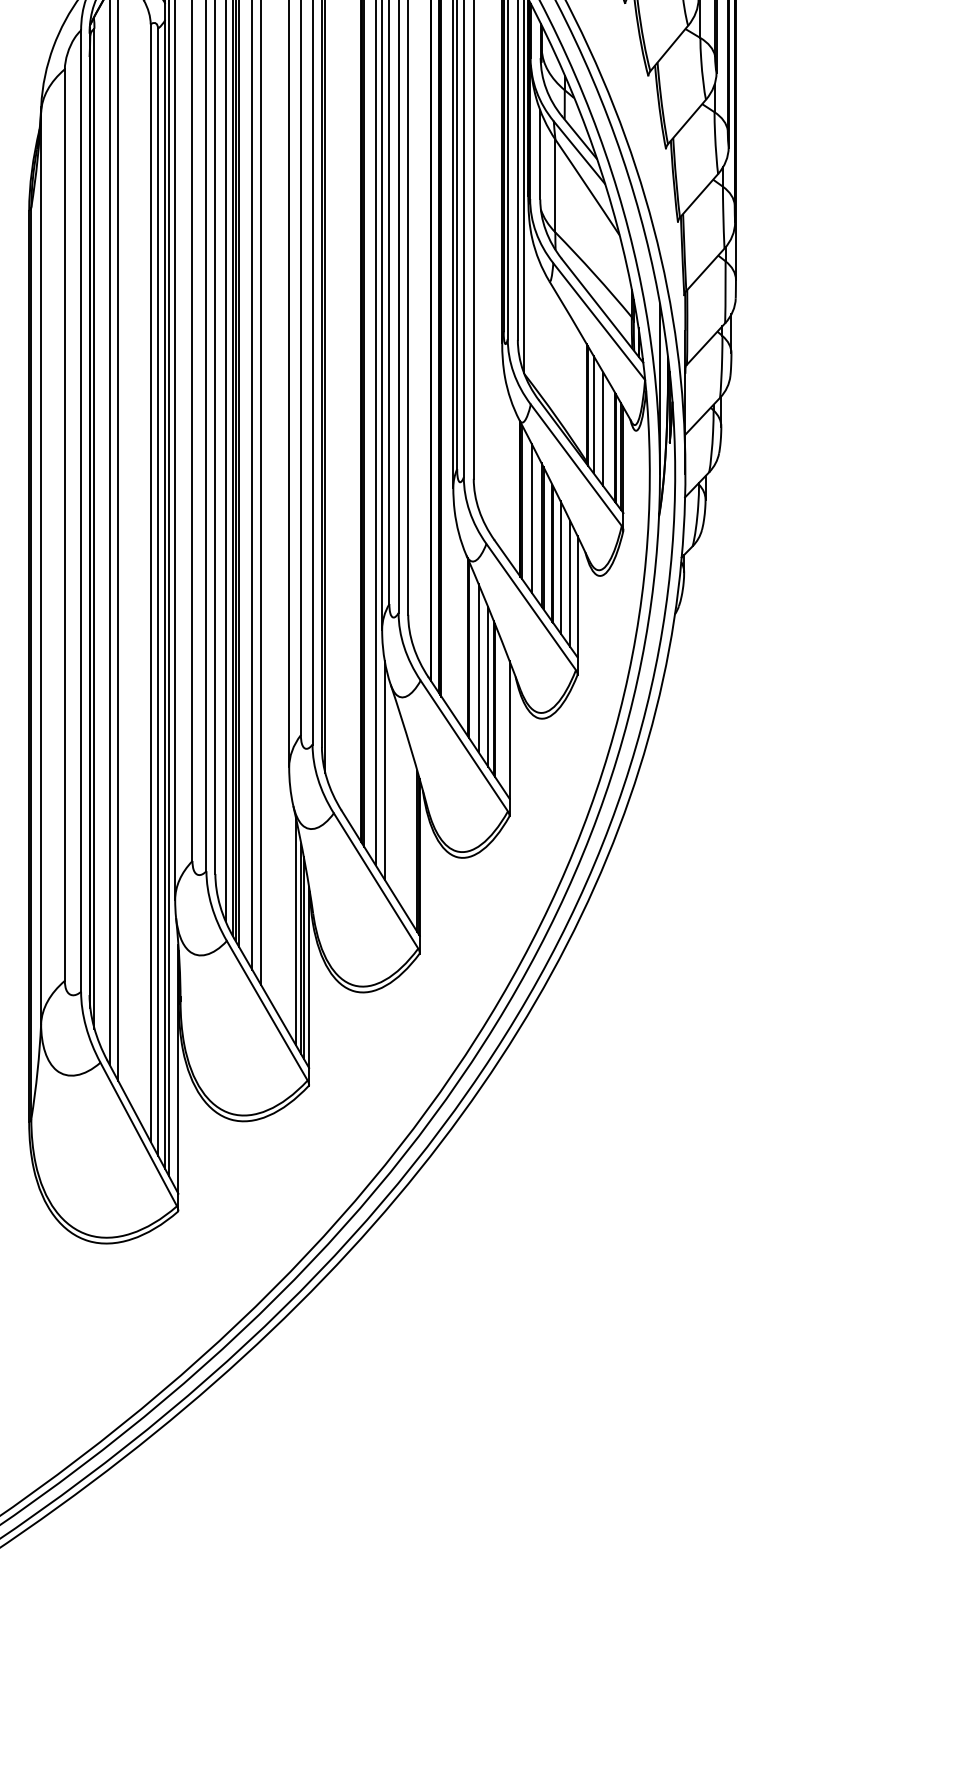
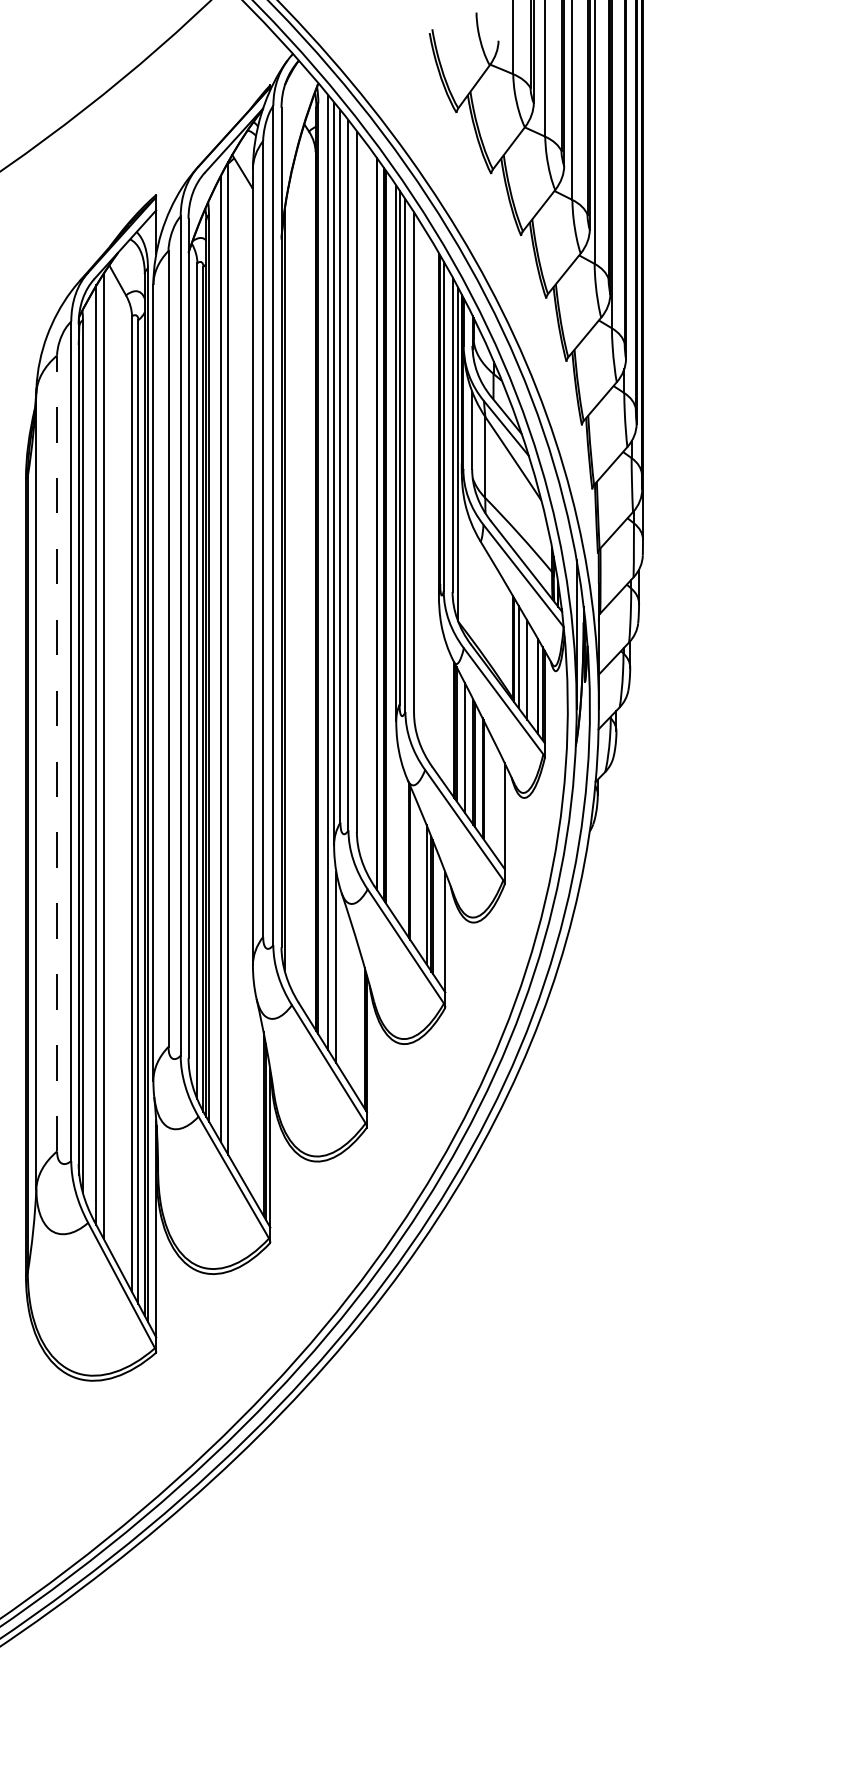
line: (65, 525) -> (57, 753), solid -> dashed
line: (560, 567) -> (489, 790), removed
line: (570, 584) -> (498, 805), removed
line: (478, 668) -> (418, 878), removed
line: (295, 930) -> (258, 1107), removed

